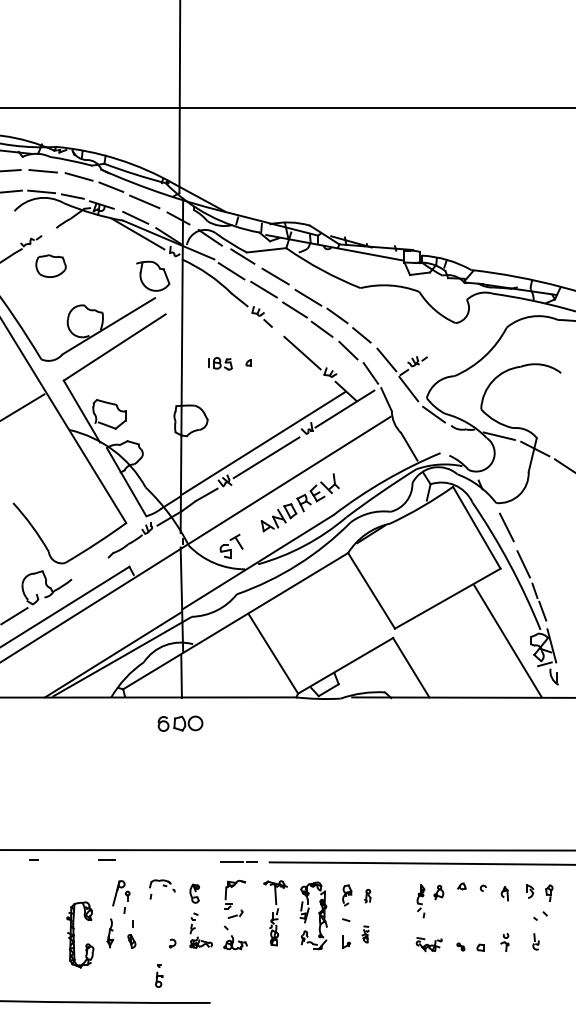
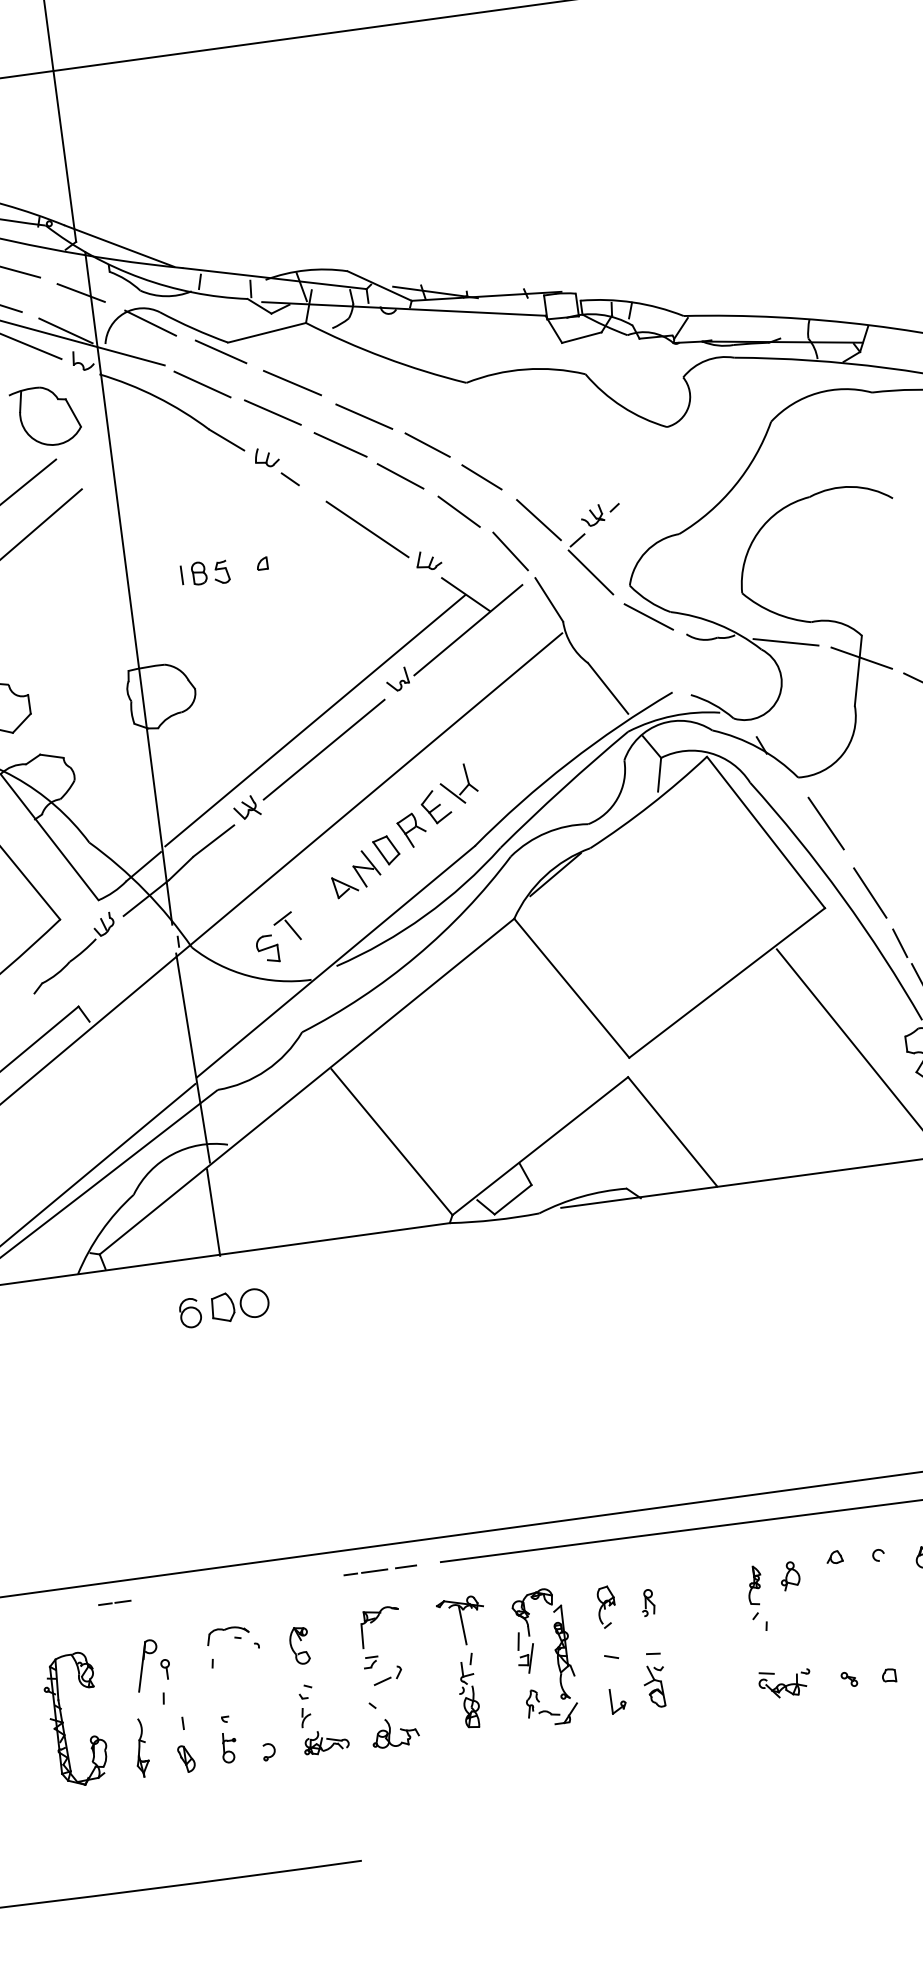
part: (80, 934) -> (75, 1718), moved
part: (365, 934) -> (654, 1680), size x1.67
part: (159, 975) -> (228, 1738), moved

